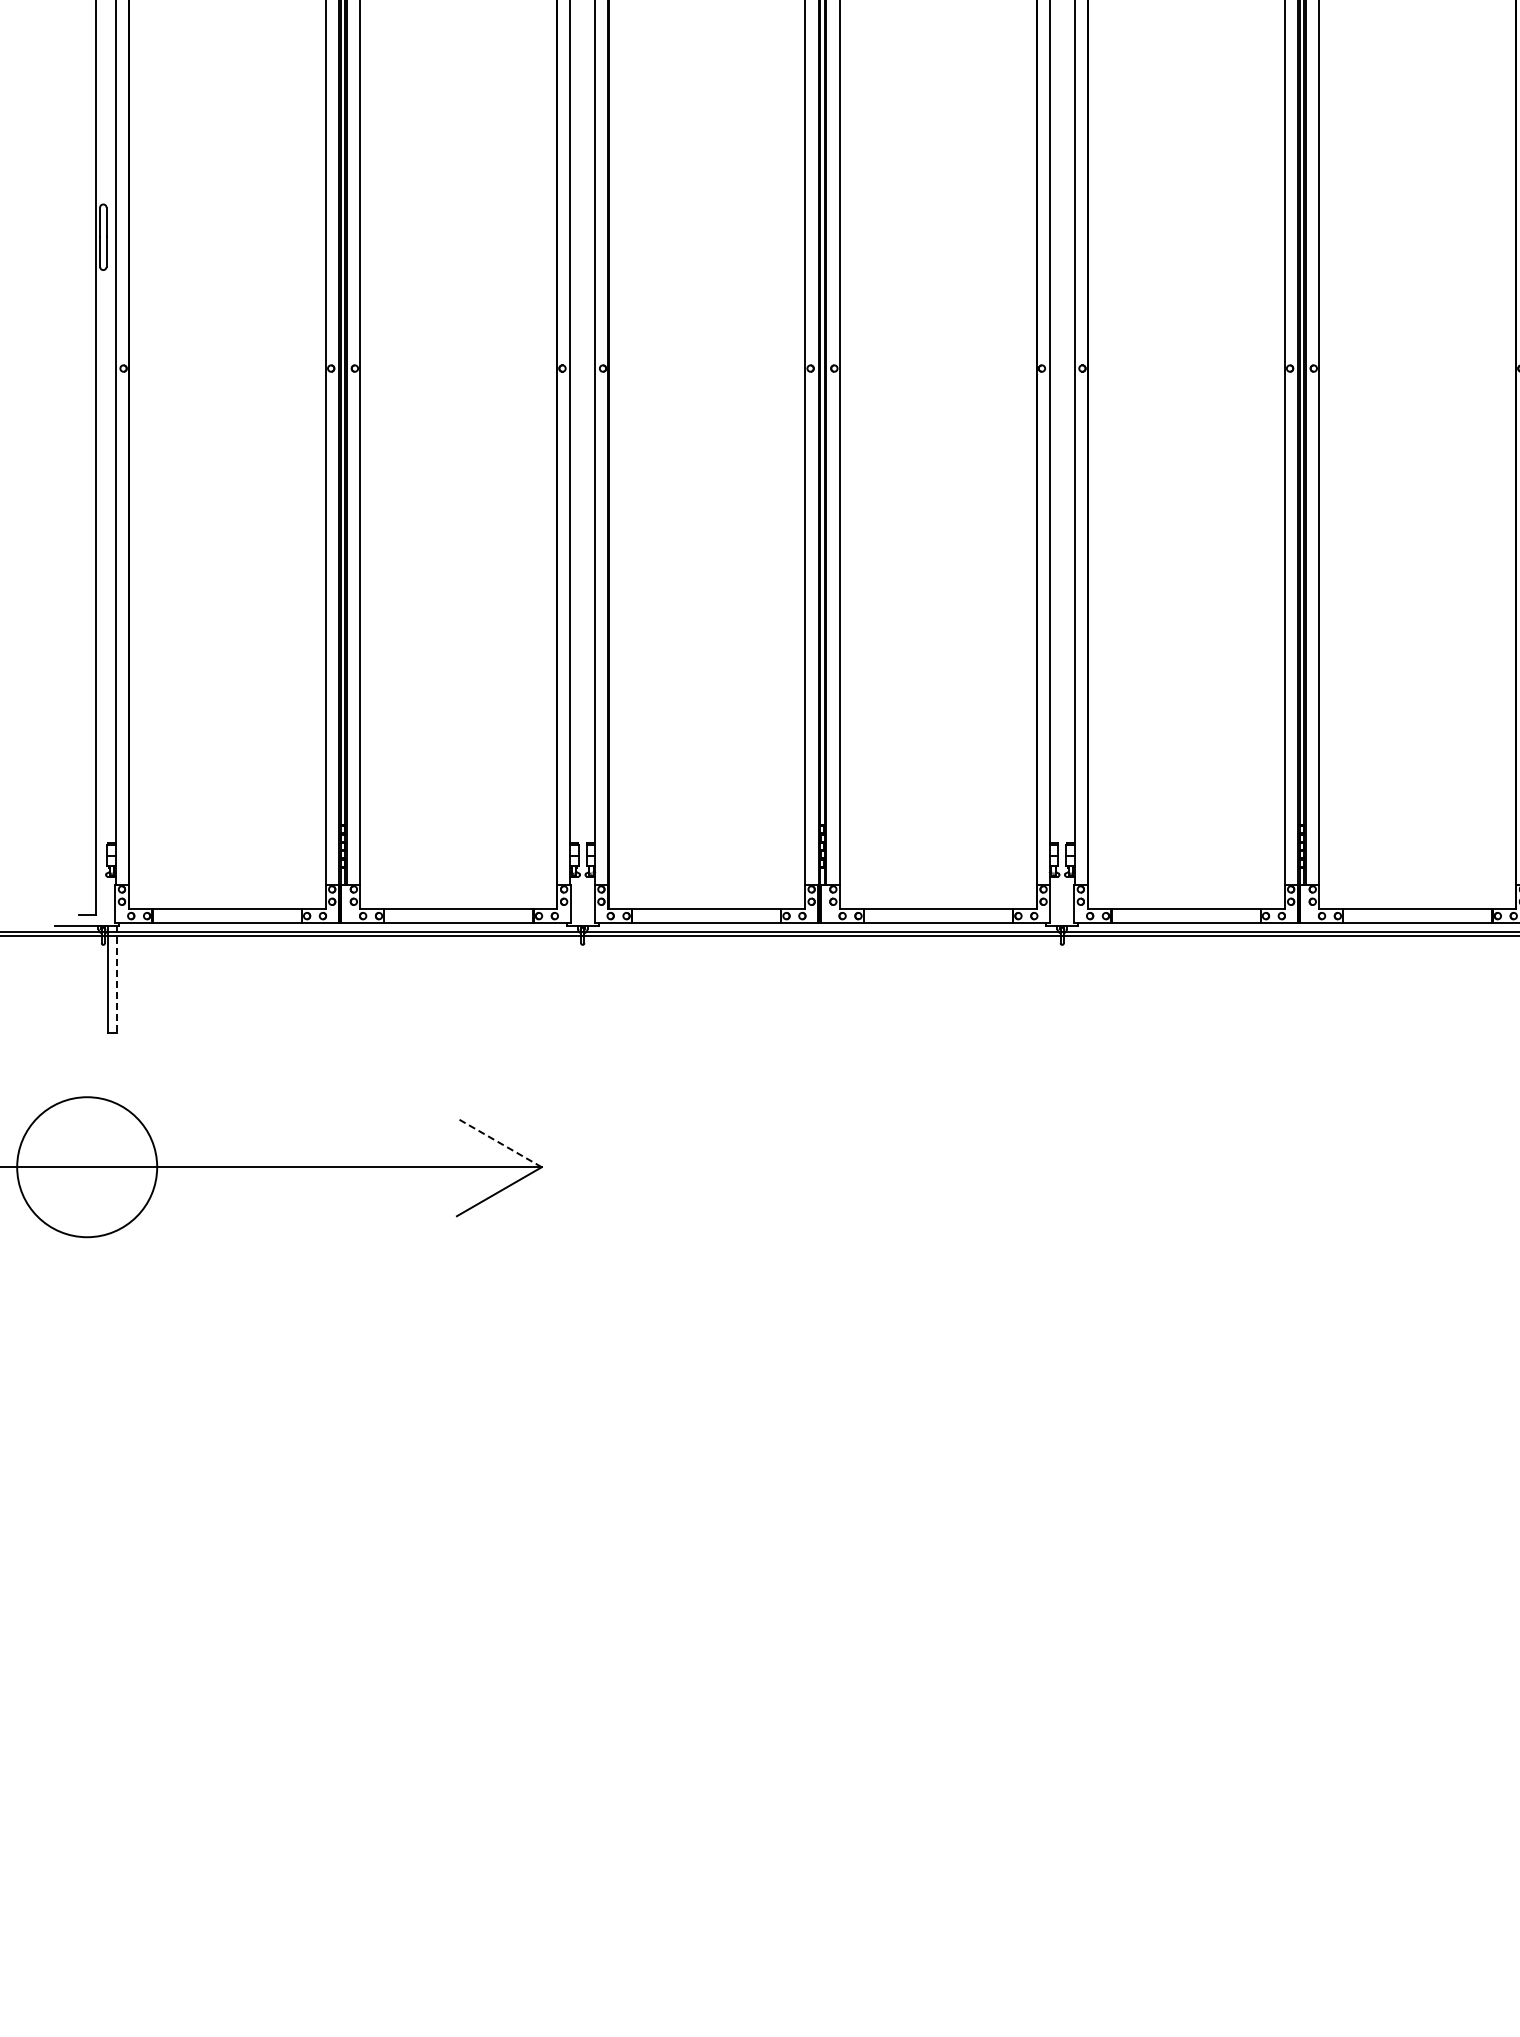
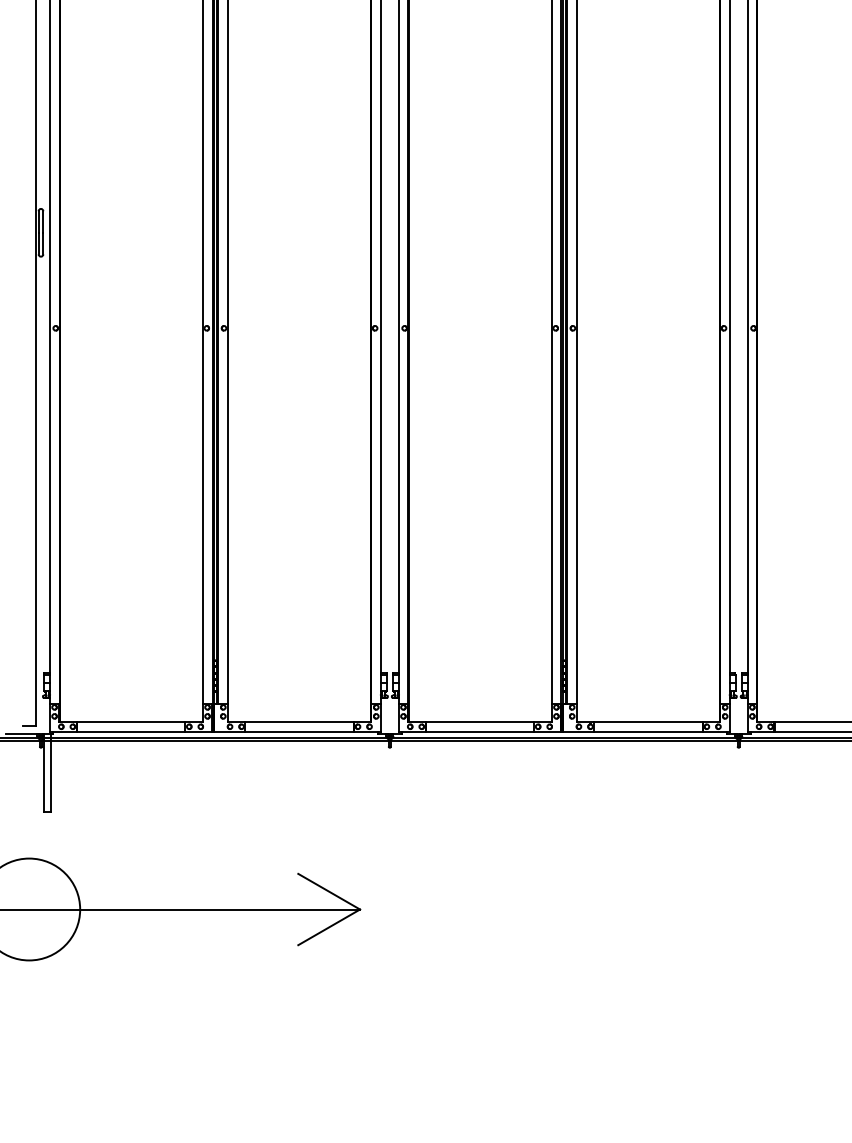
line: (116, 979) -> (50, 772), dashed -> solid
line: (498, 1142) -> (328, 891), dashed -> solid

